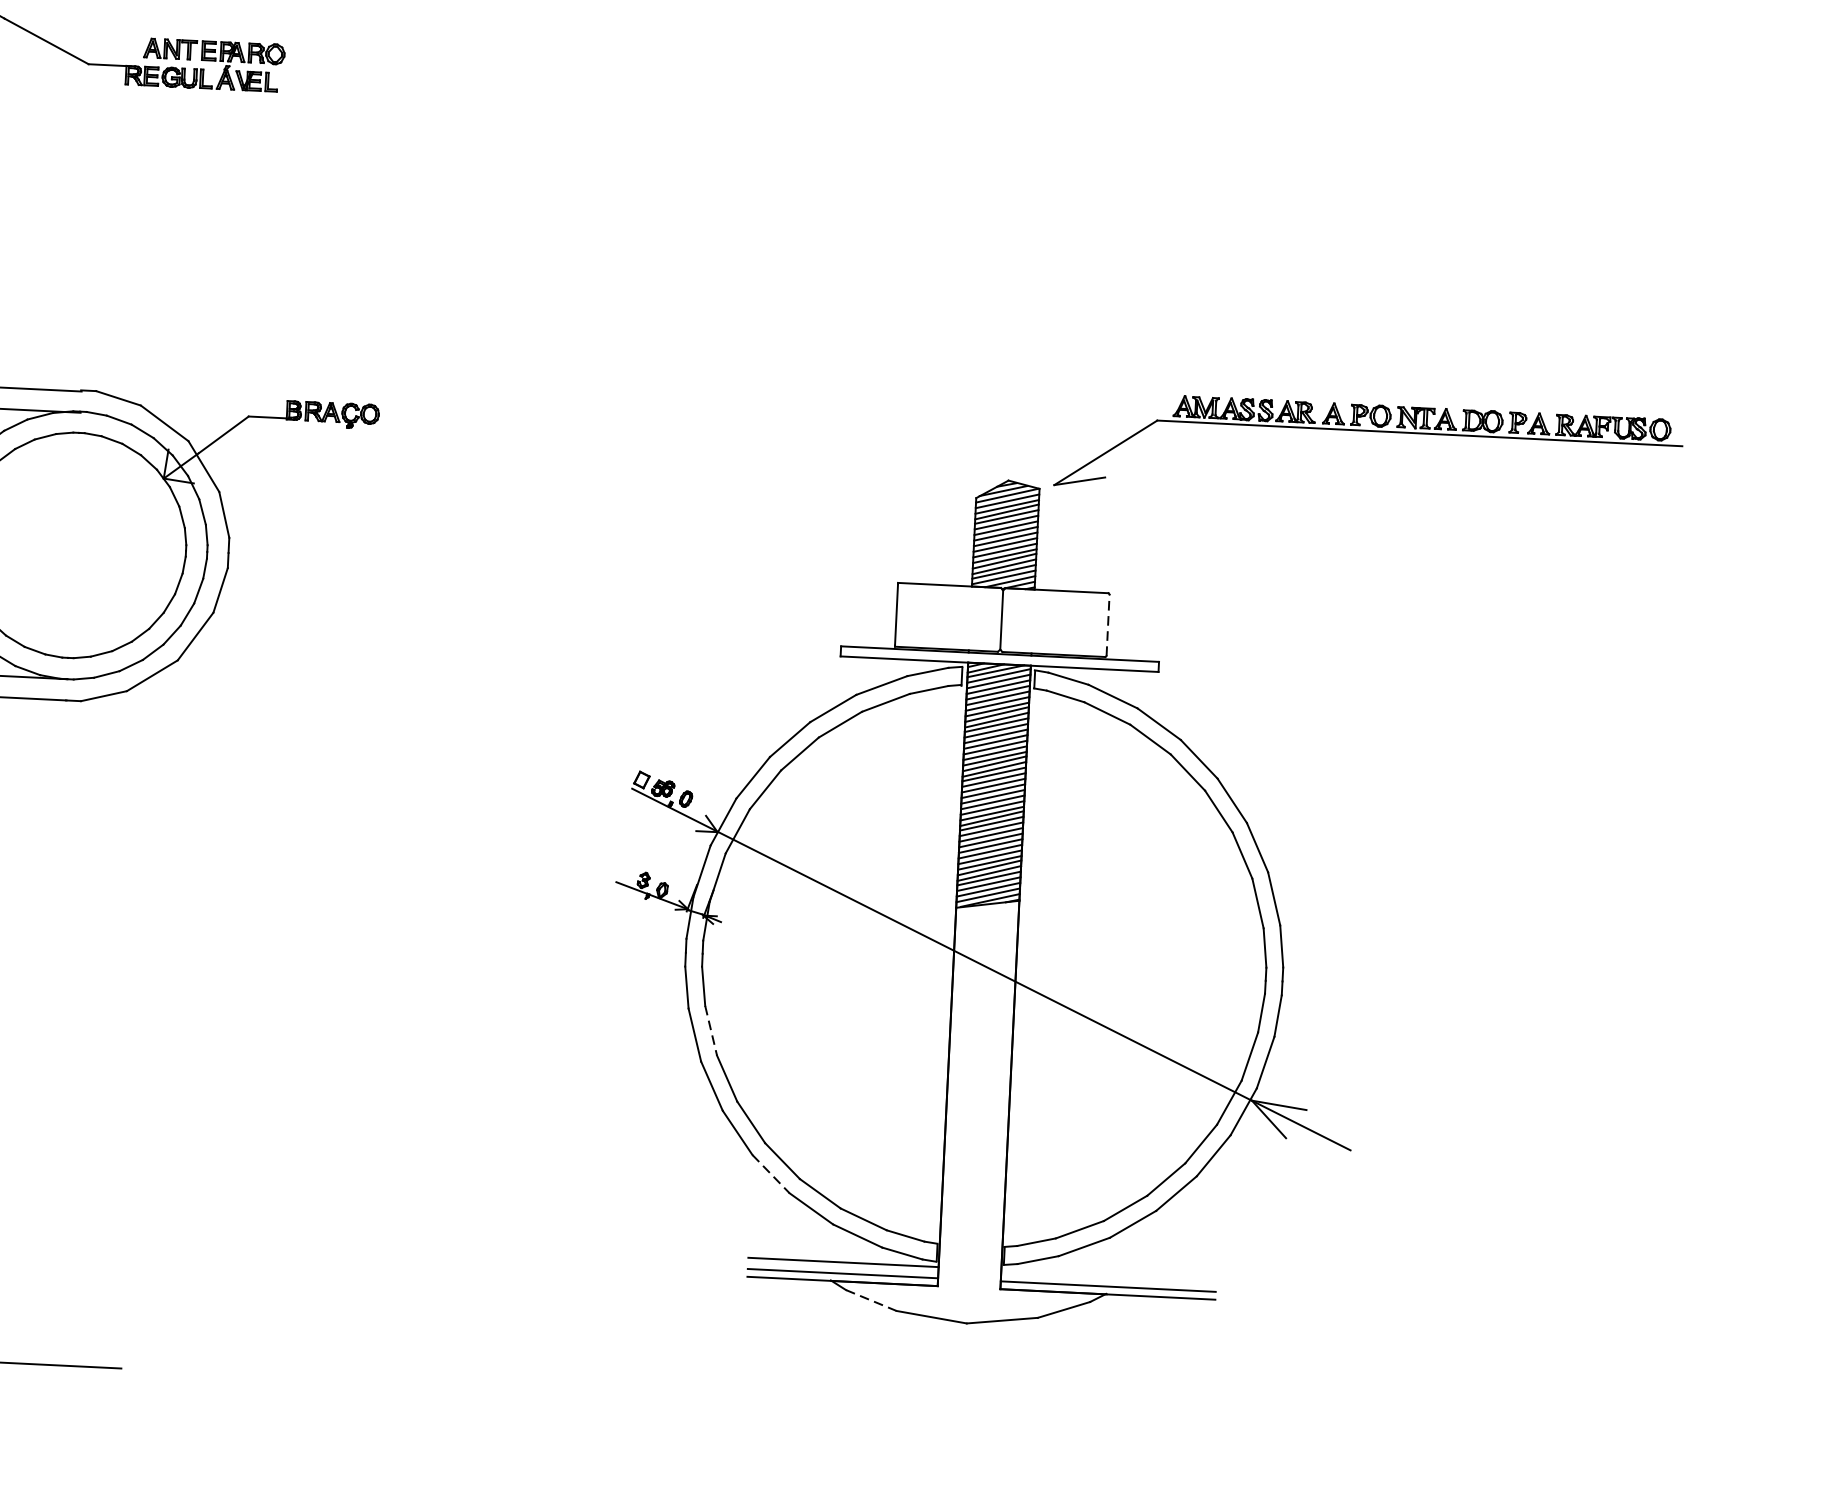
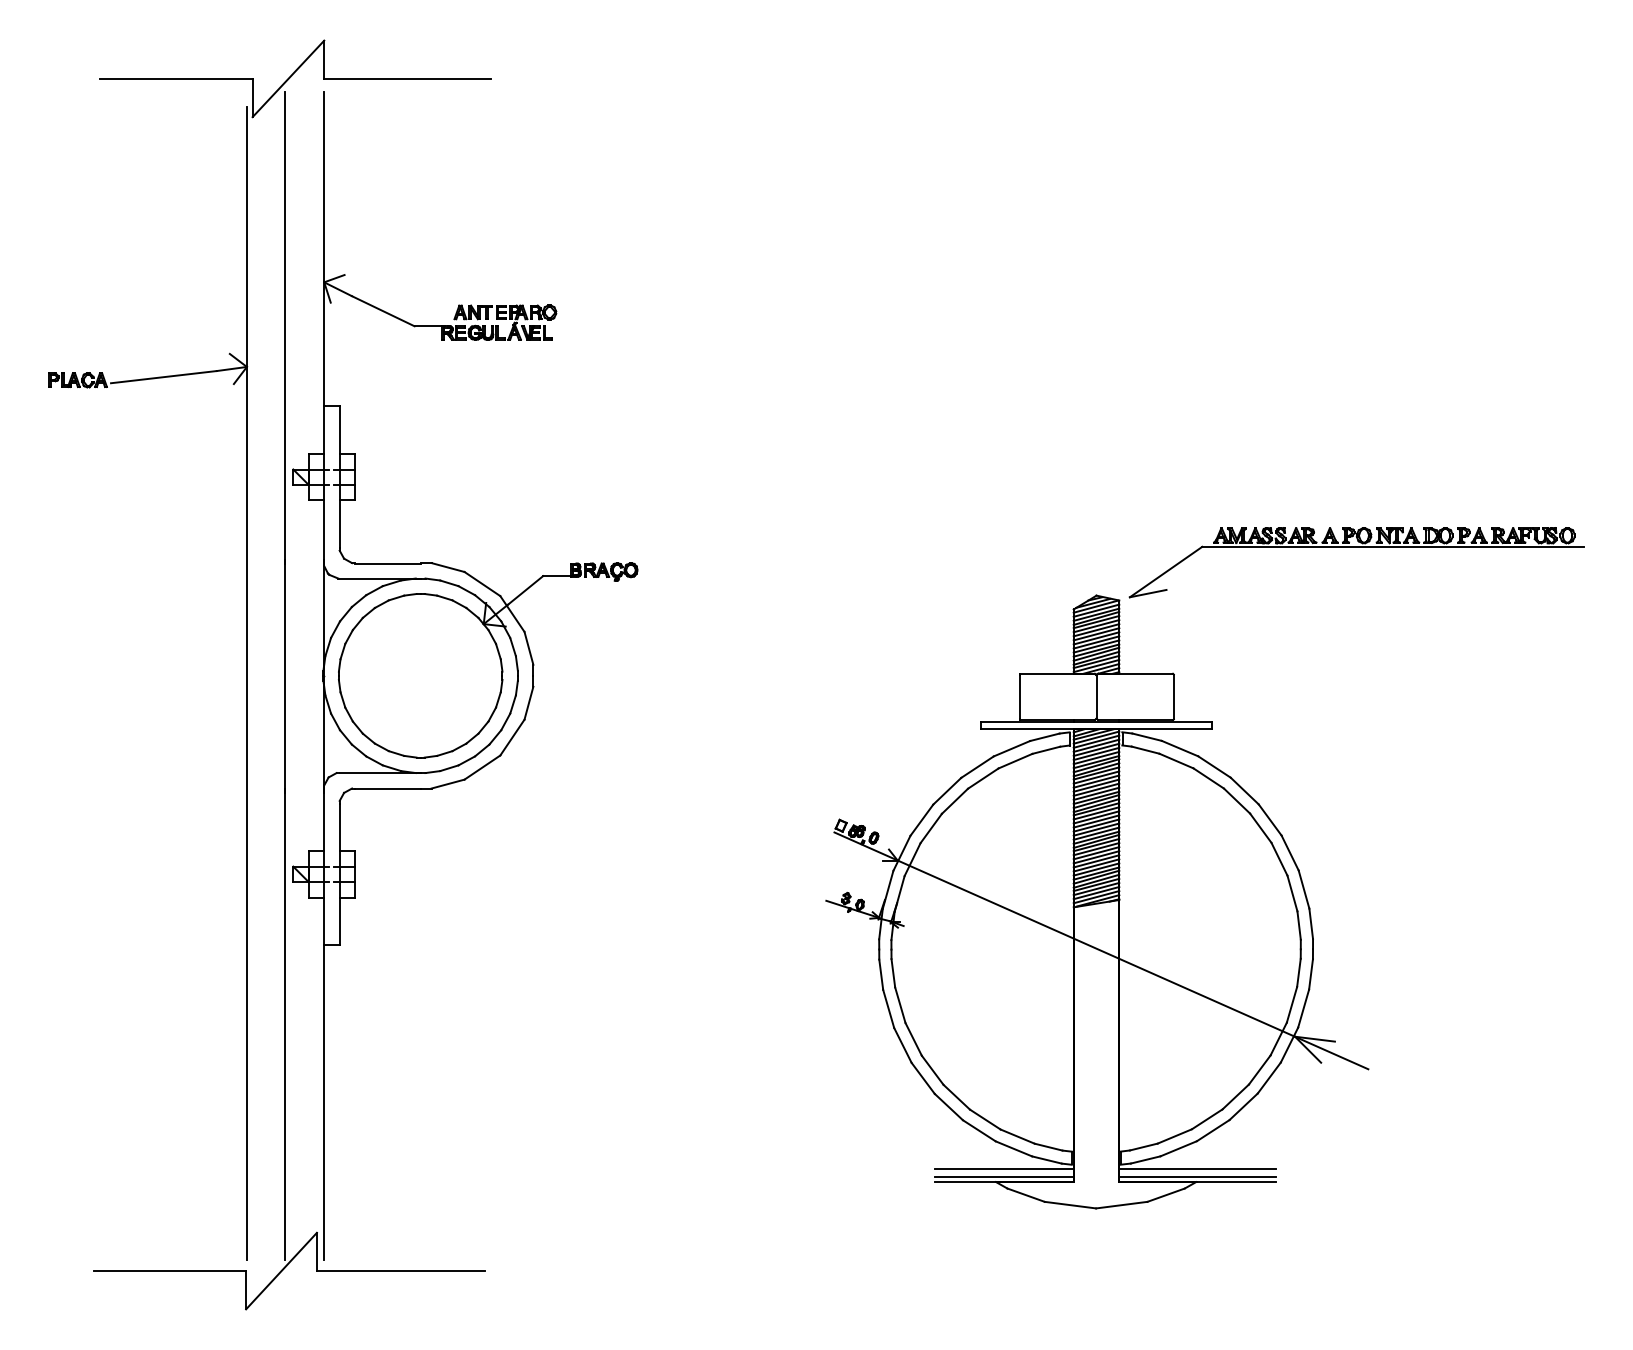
line: (1107, 624) -> (1173, 696), dashed -> solid
line: (711, 1031) -> (900, 1005), dashed -> solid
line: (771, 1174) -> (949, 1107), dashed -> solid
line: (1108, 1275) -> (1197, 1168), added
line: (871, 1300) -> (1026, 1195), dashed -> solid

